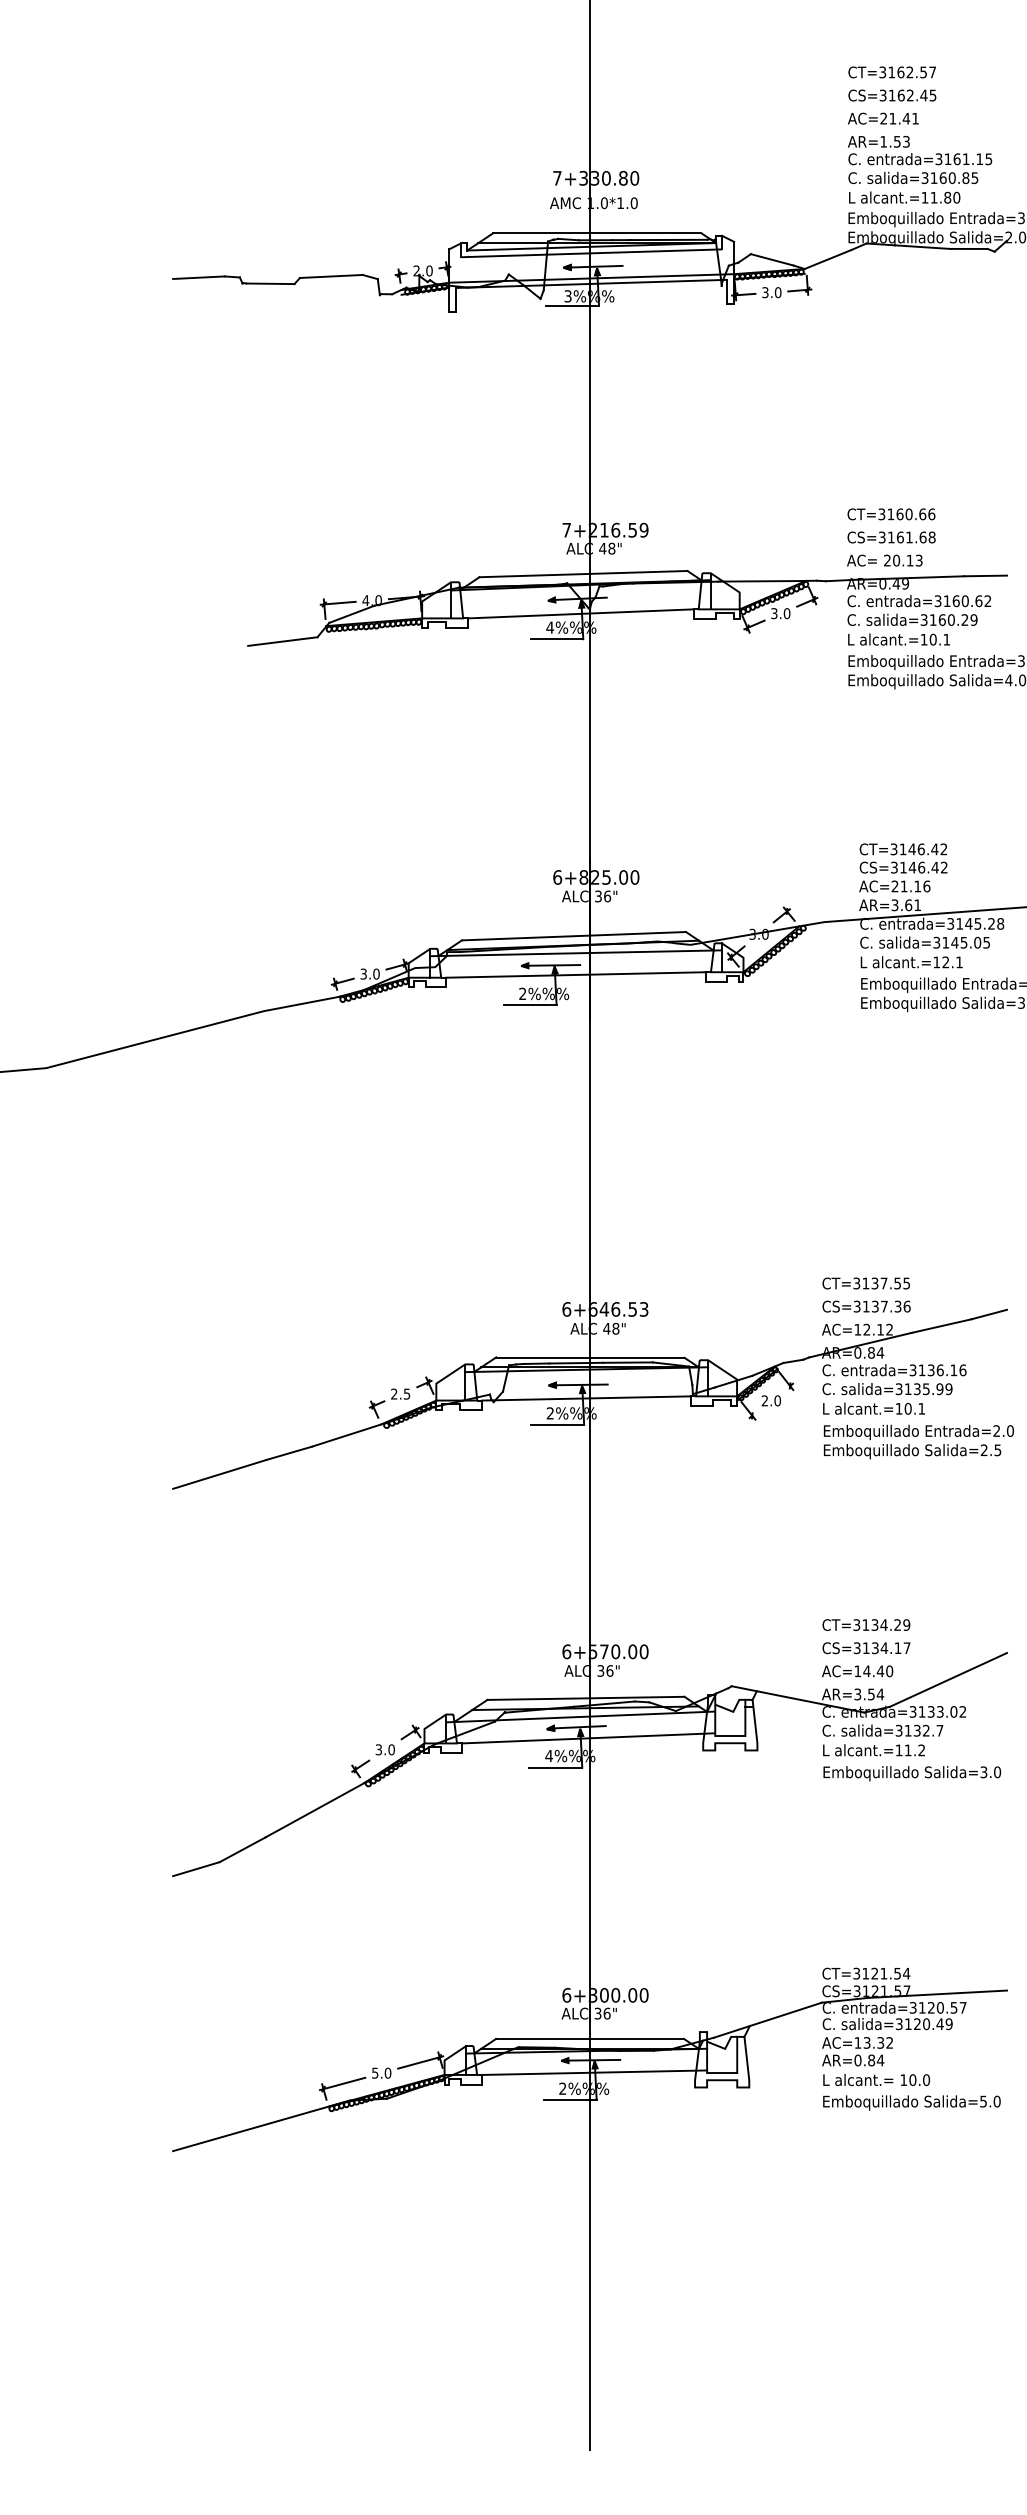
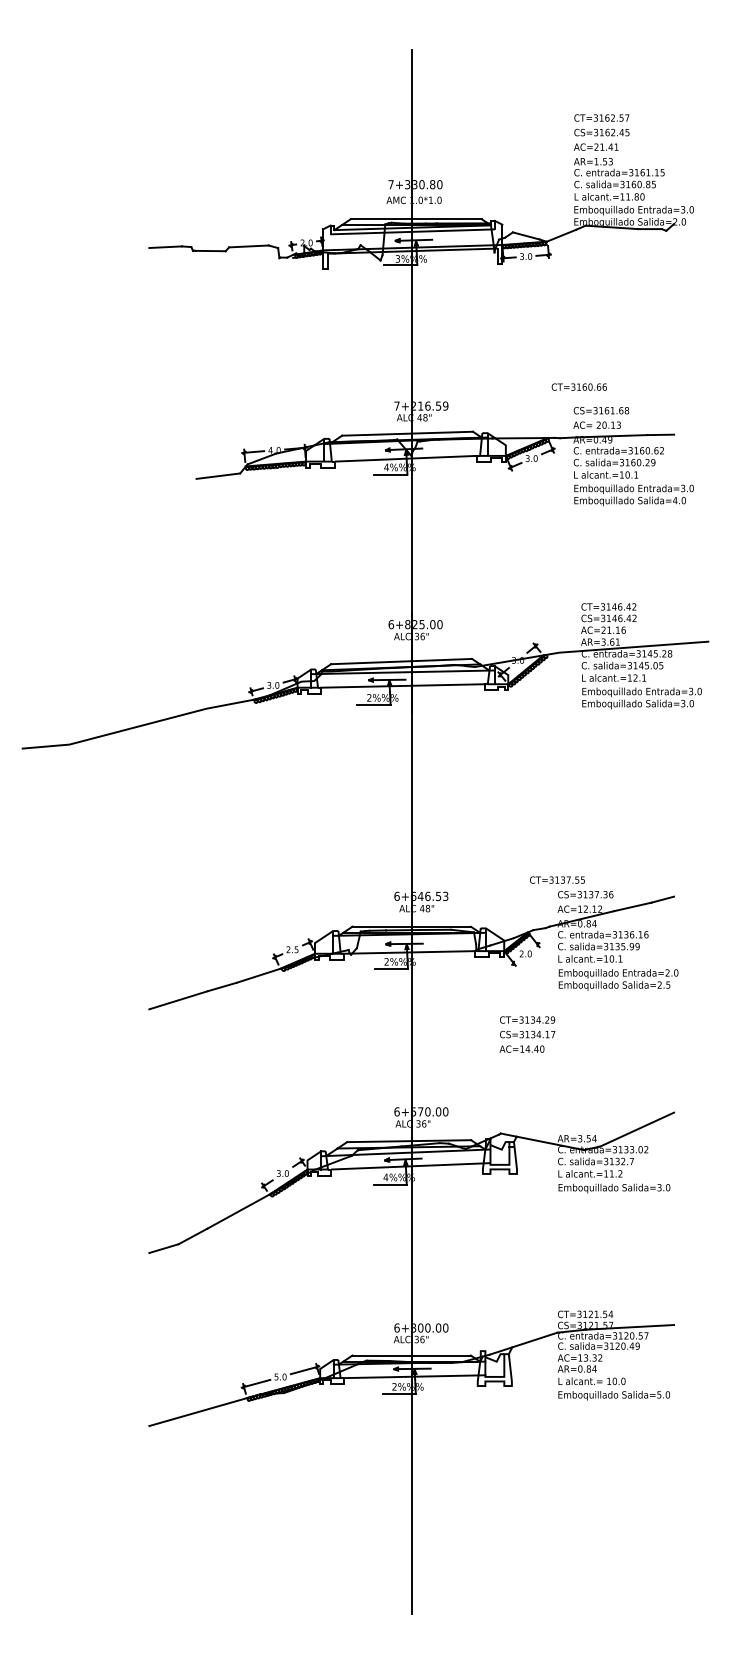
text: (890, 513) -> (578, 386), moved
text: (866, 1282) -> (557, 879), moved
text: (866, 1648) -> (527, 1034), moved

